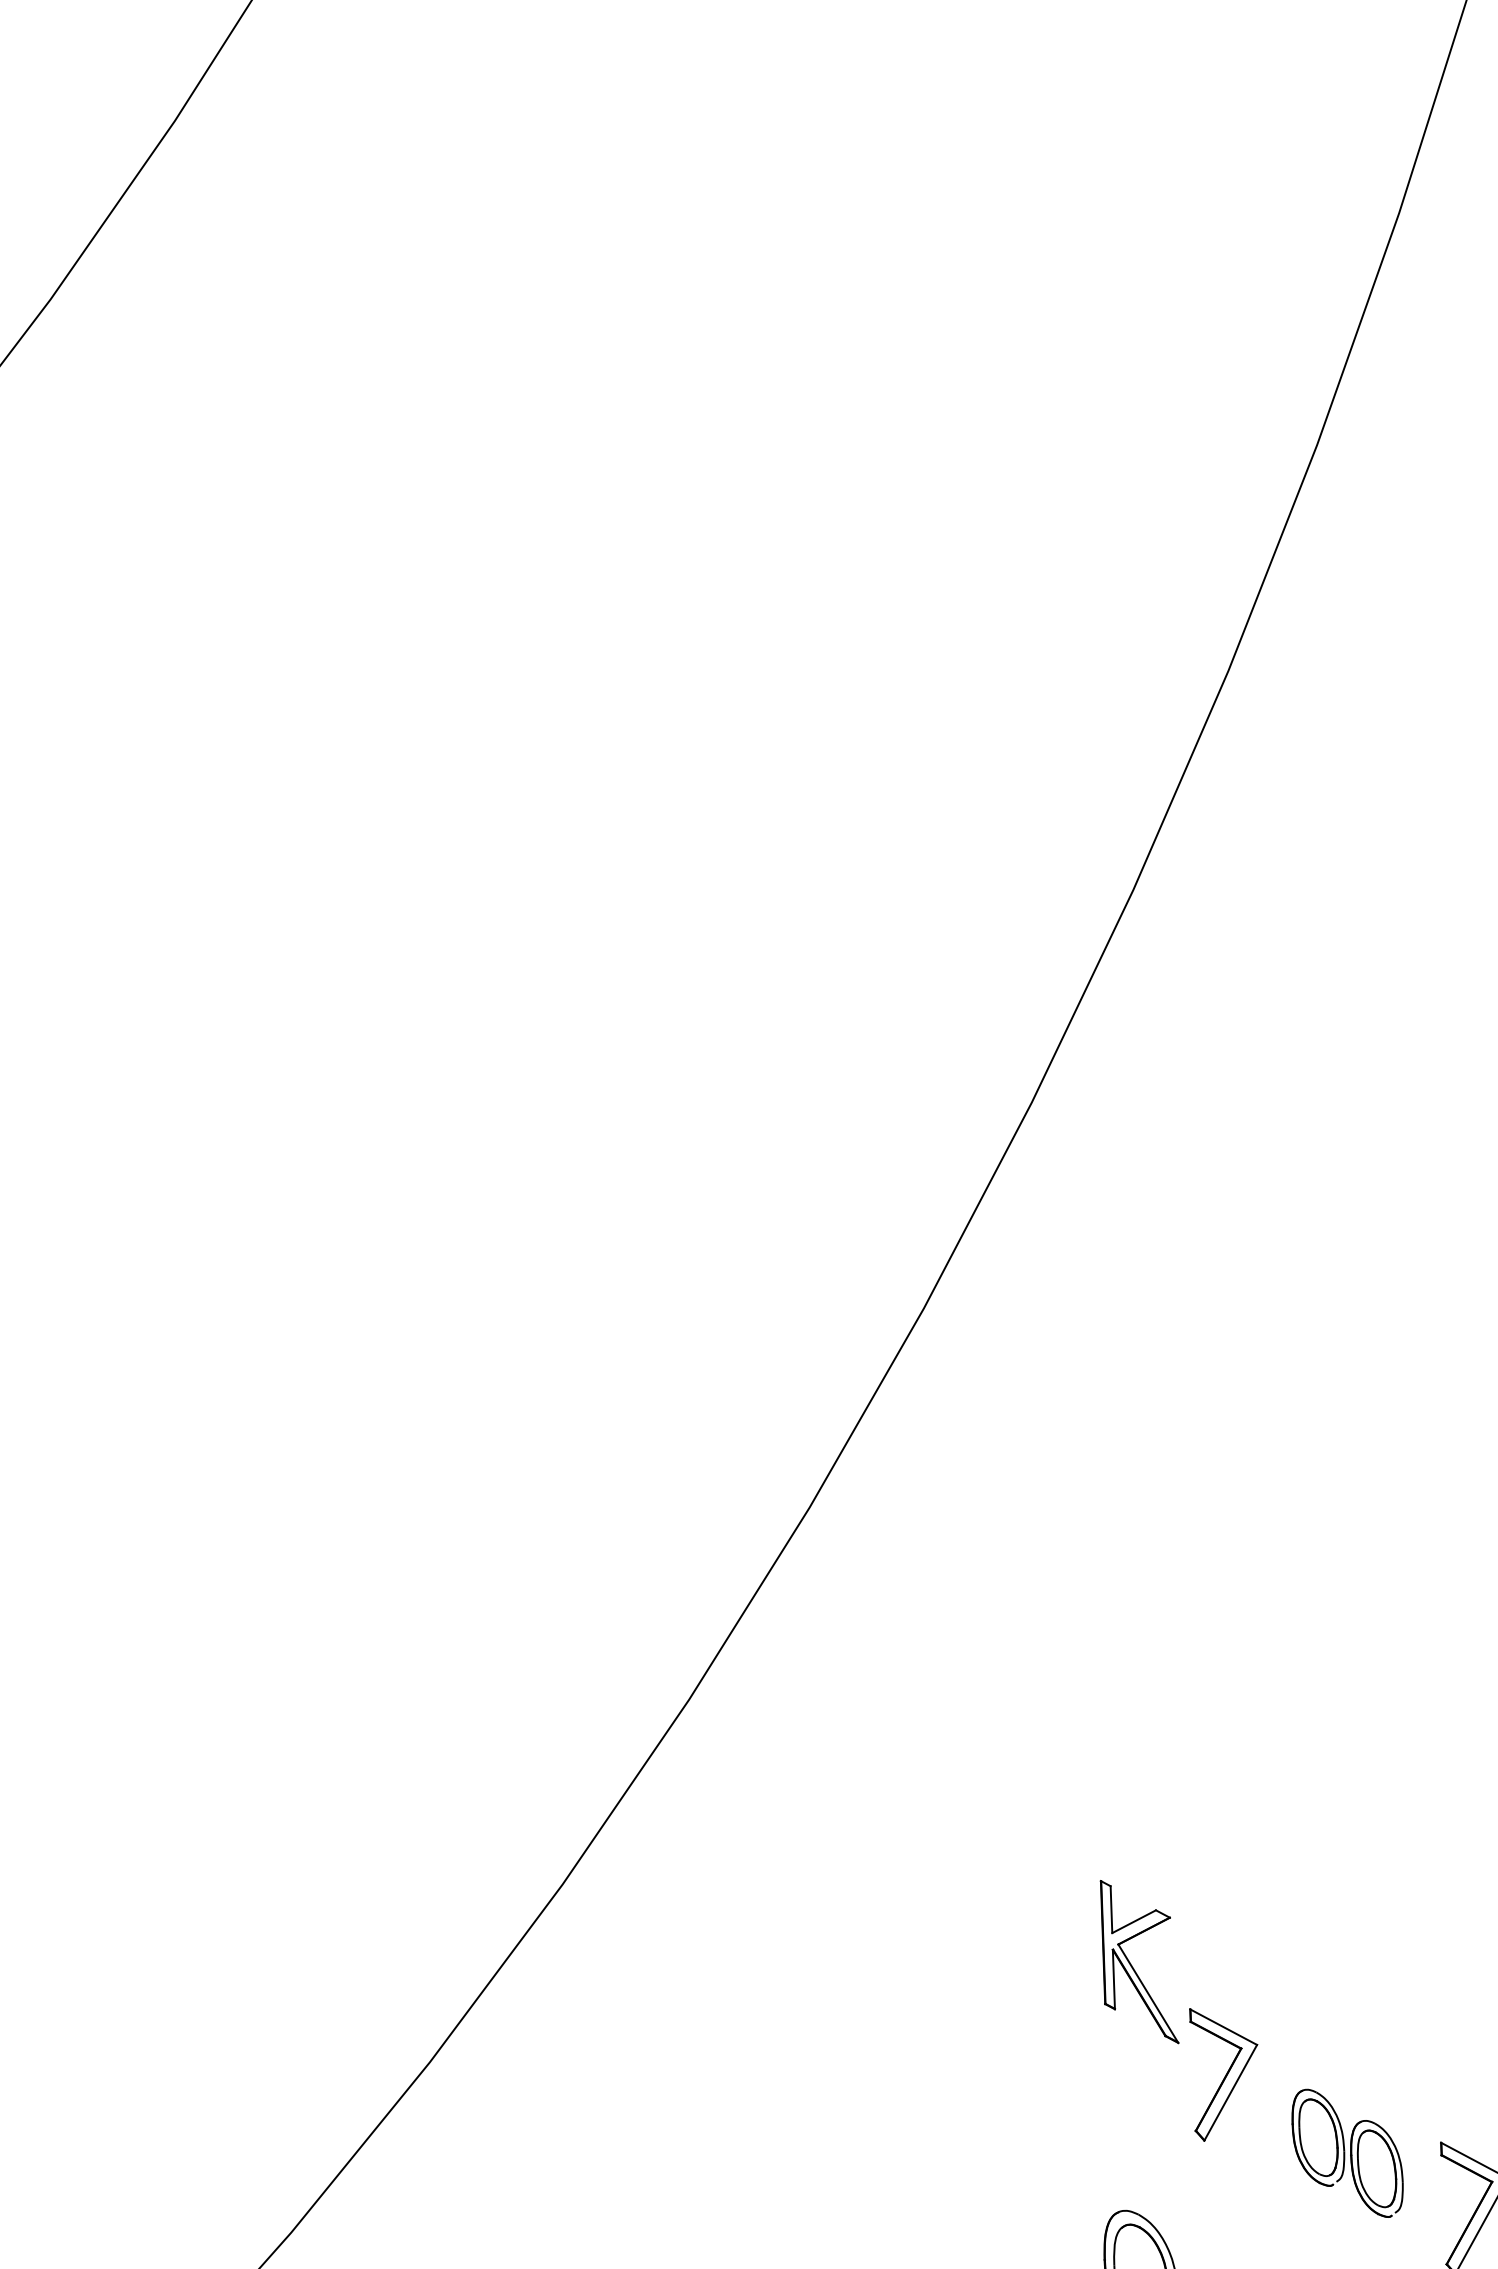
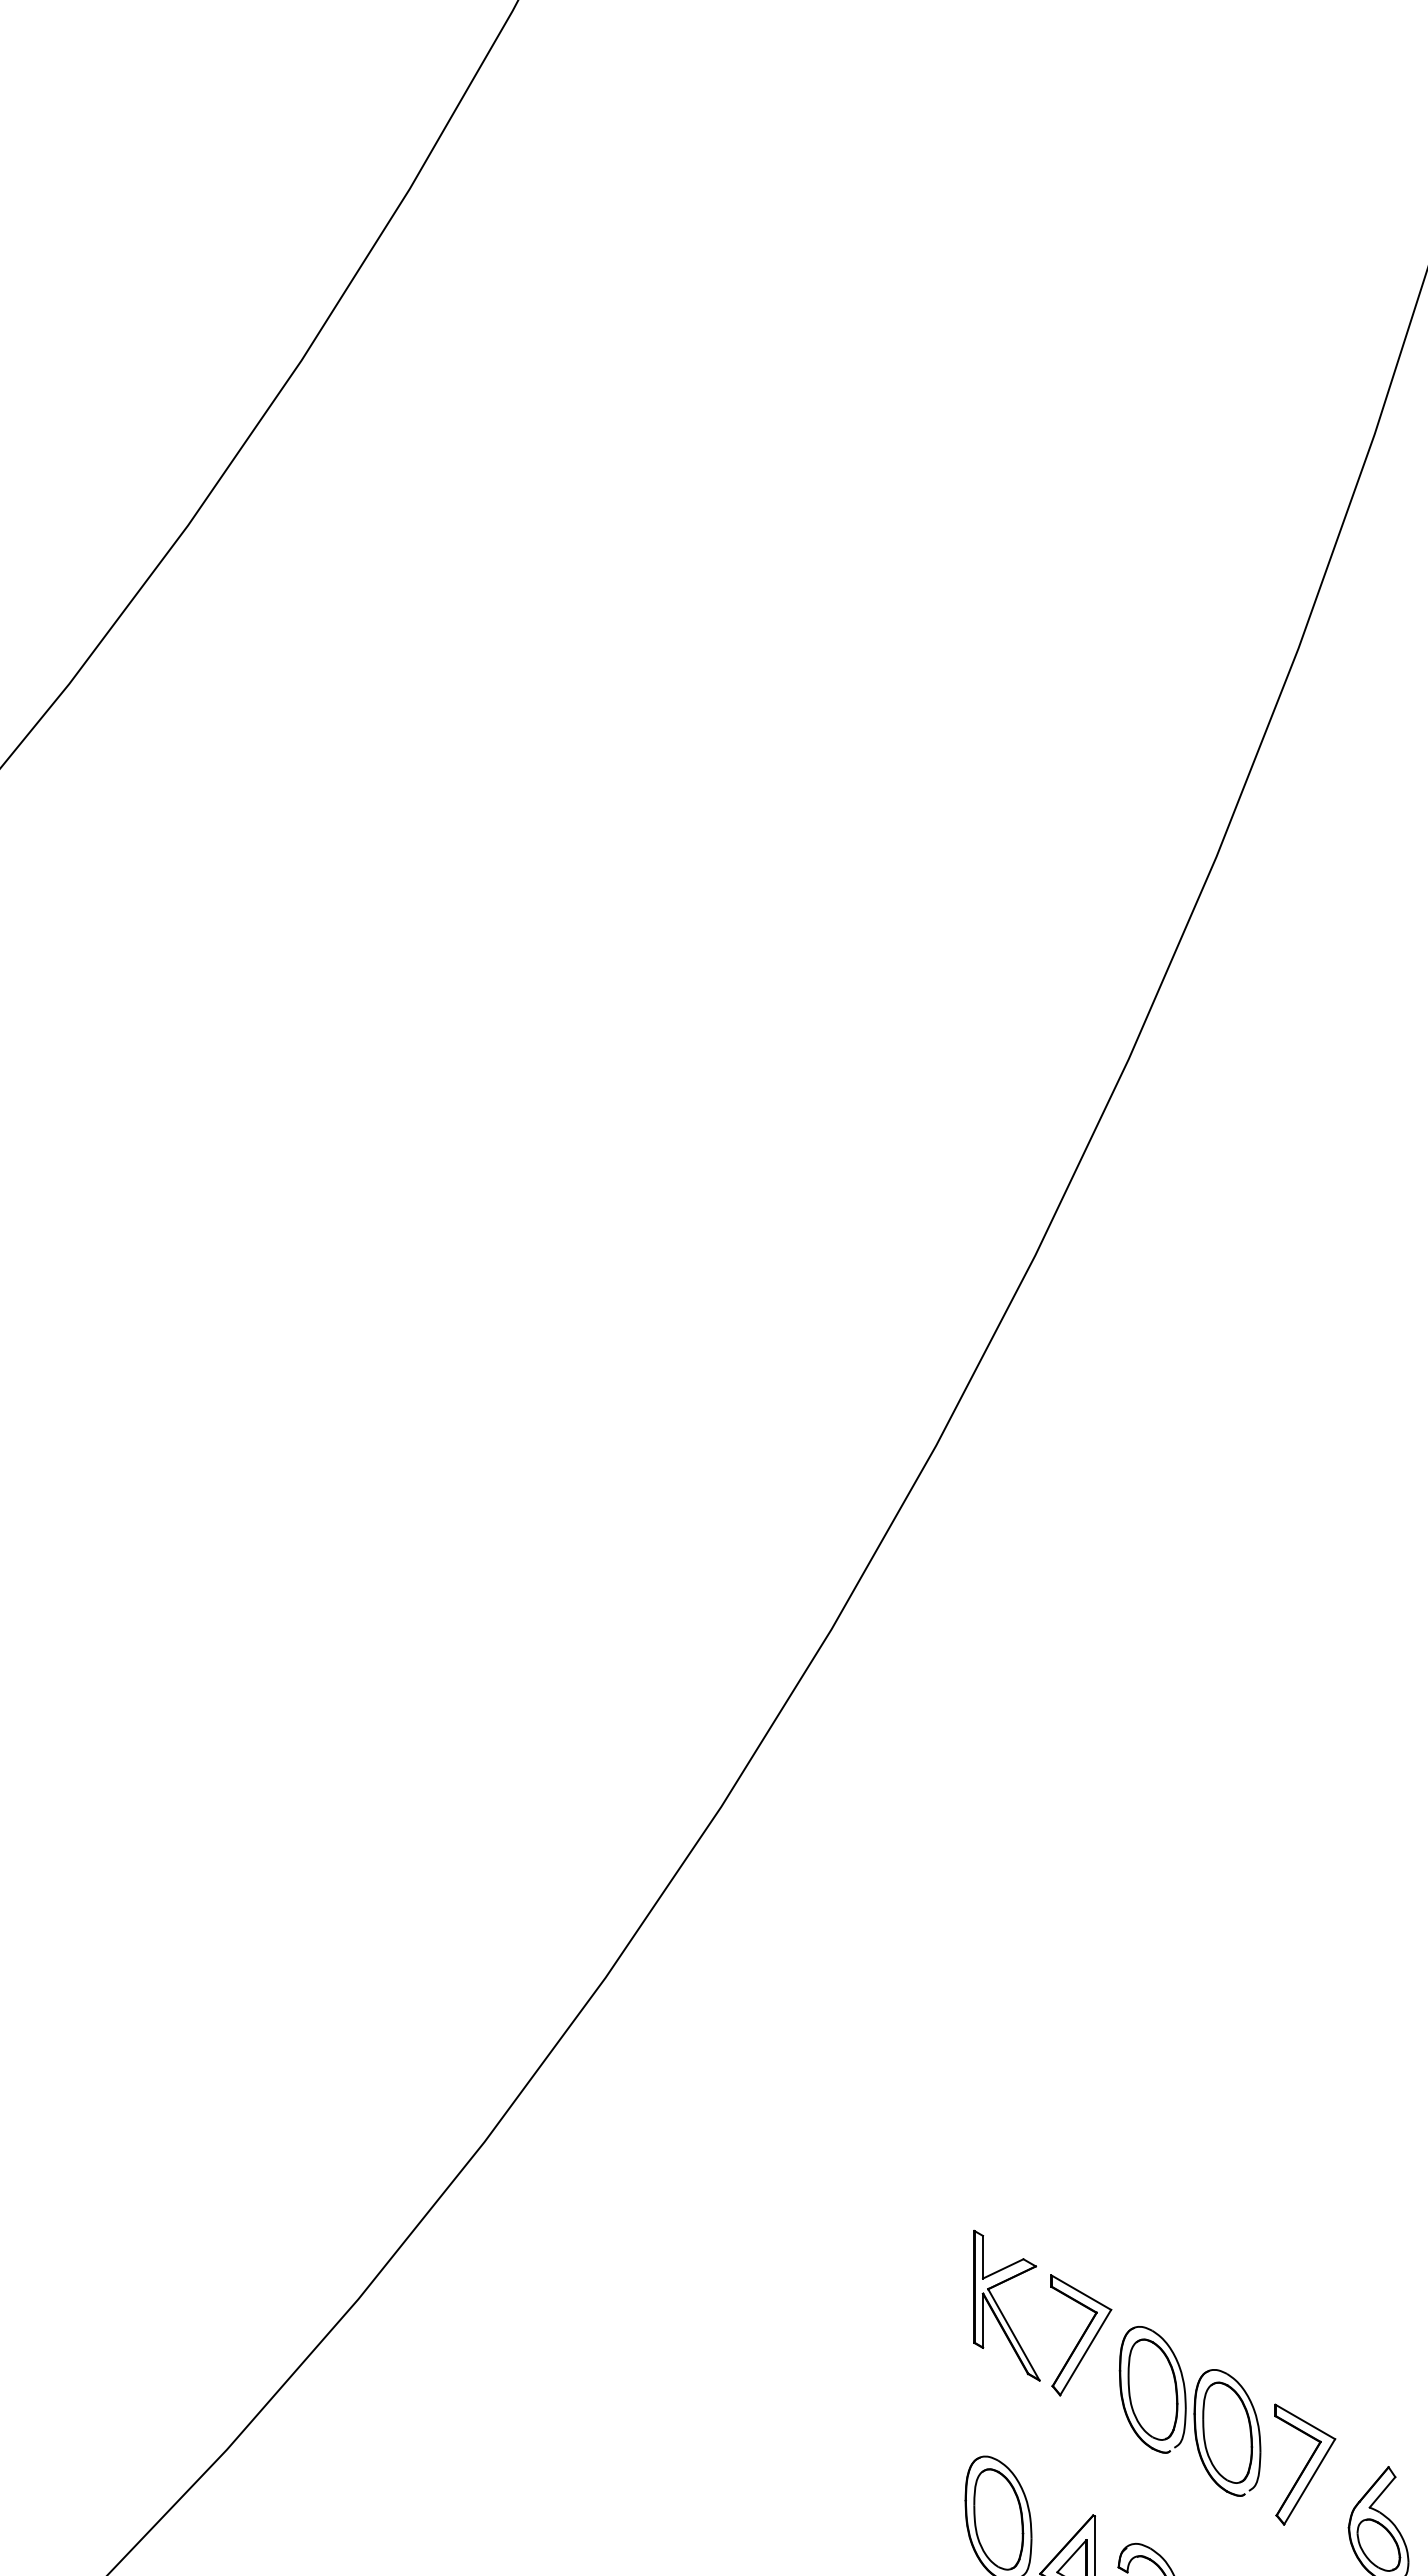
part: (1132, 1965) -> (1000, 2308), moved
part: (1347, 2153) -> (1189, 2411), size x1.43

